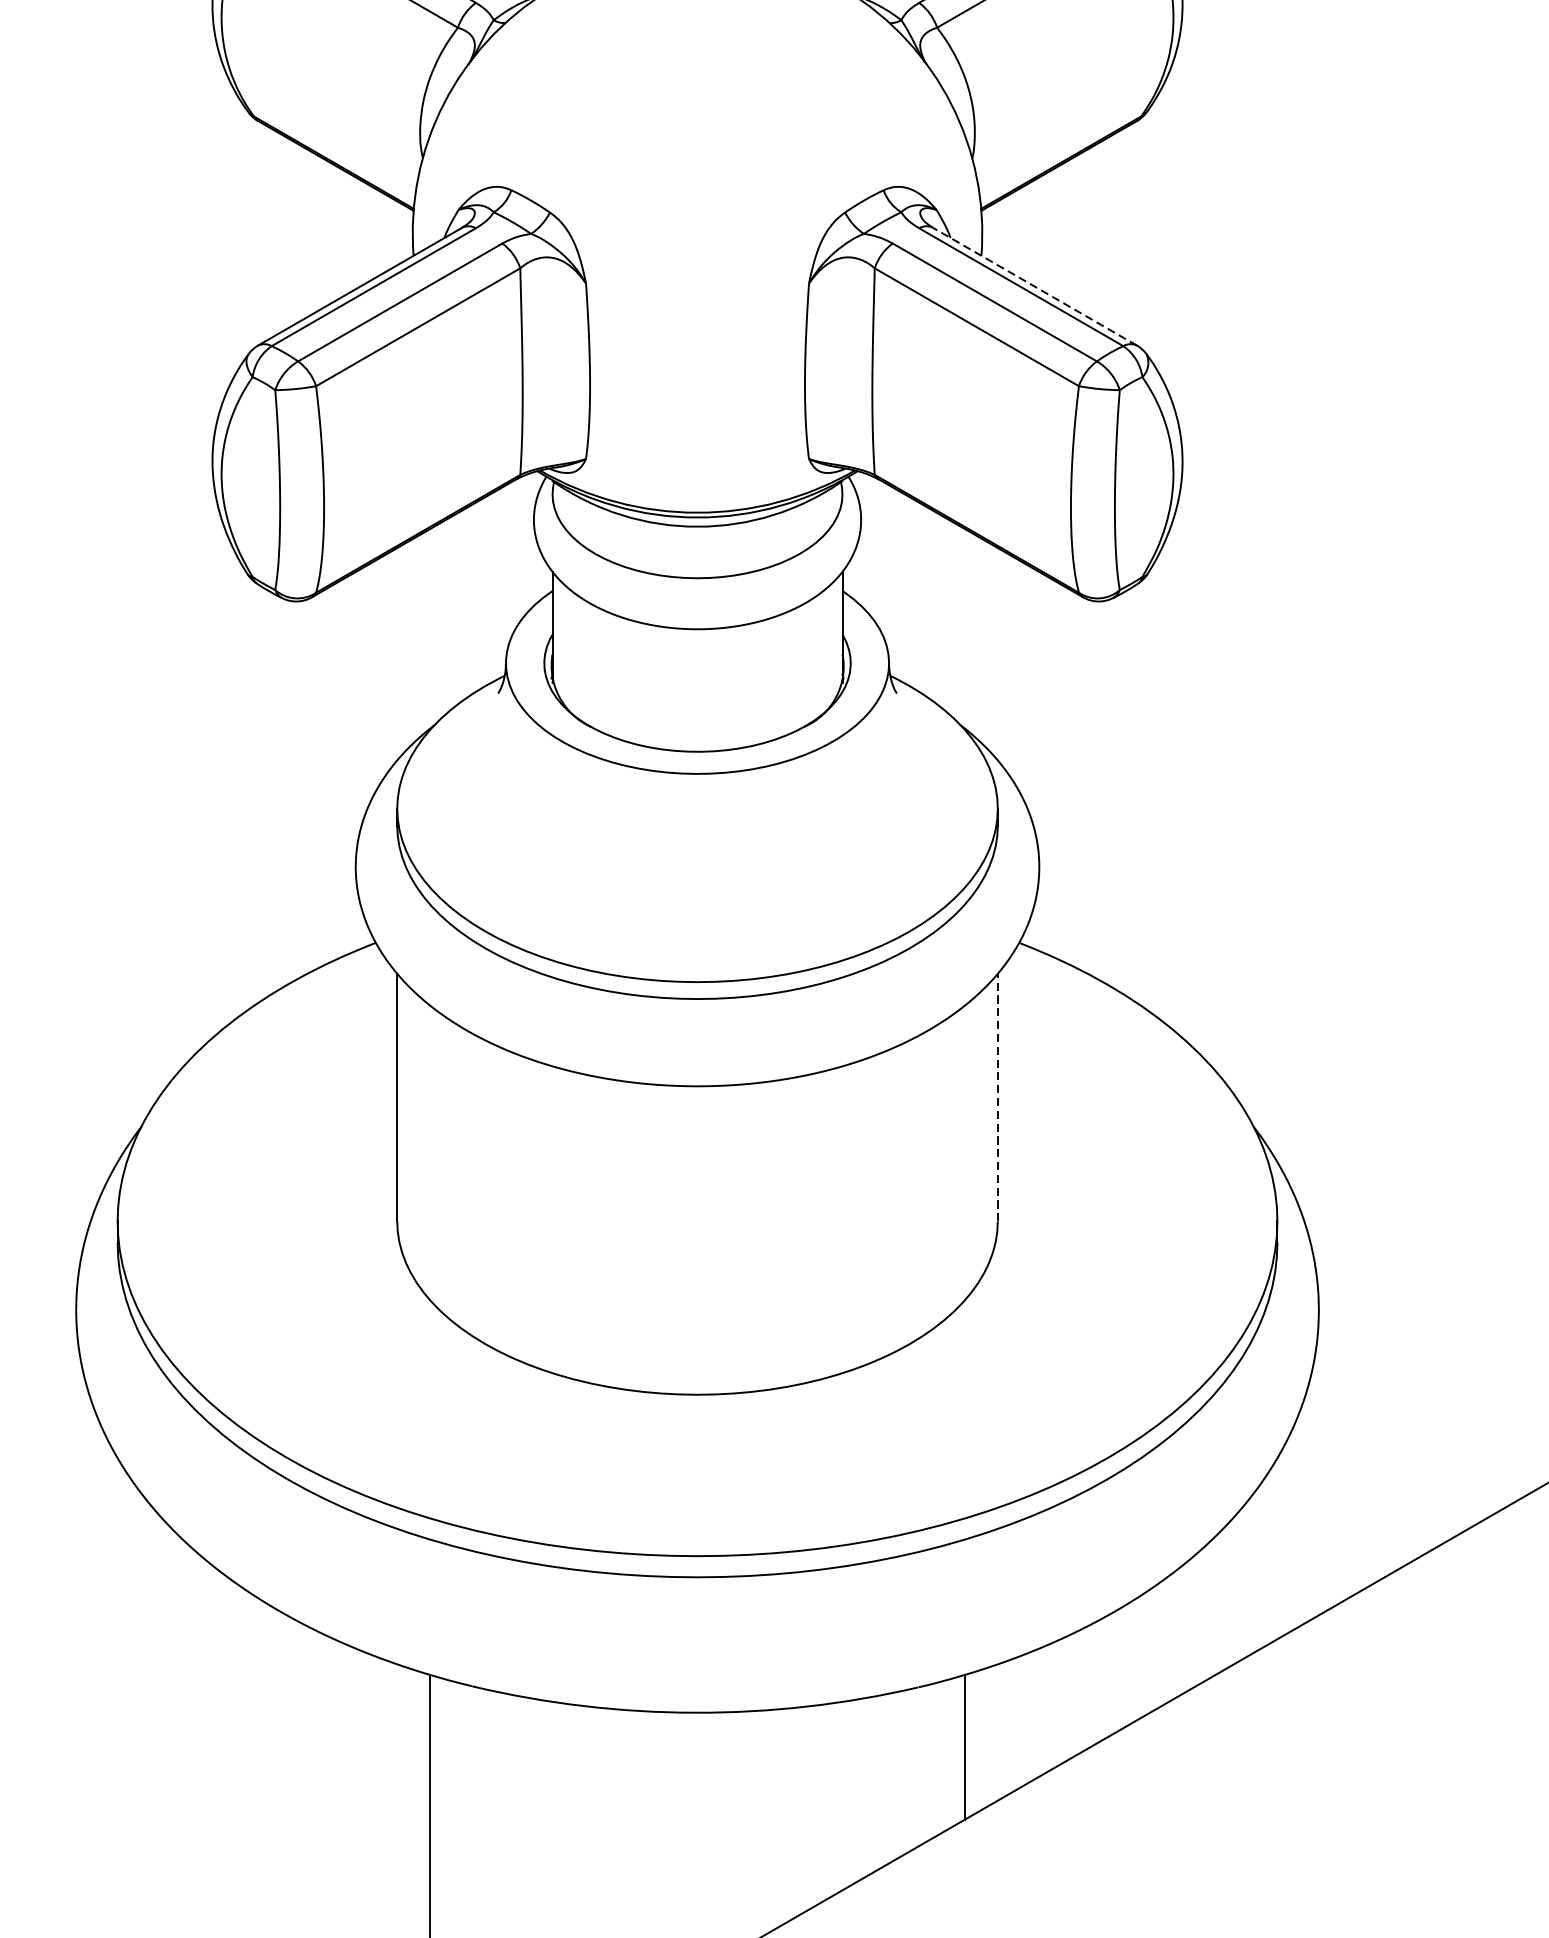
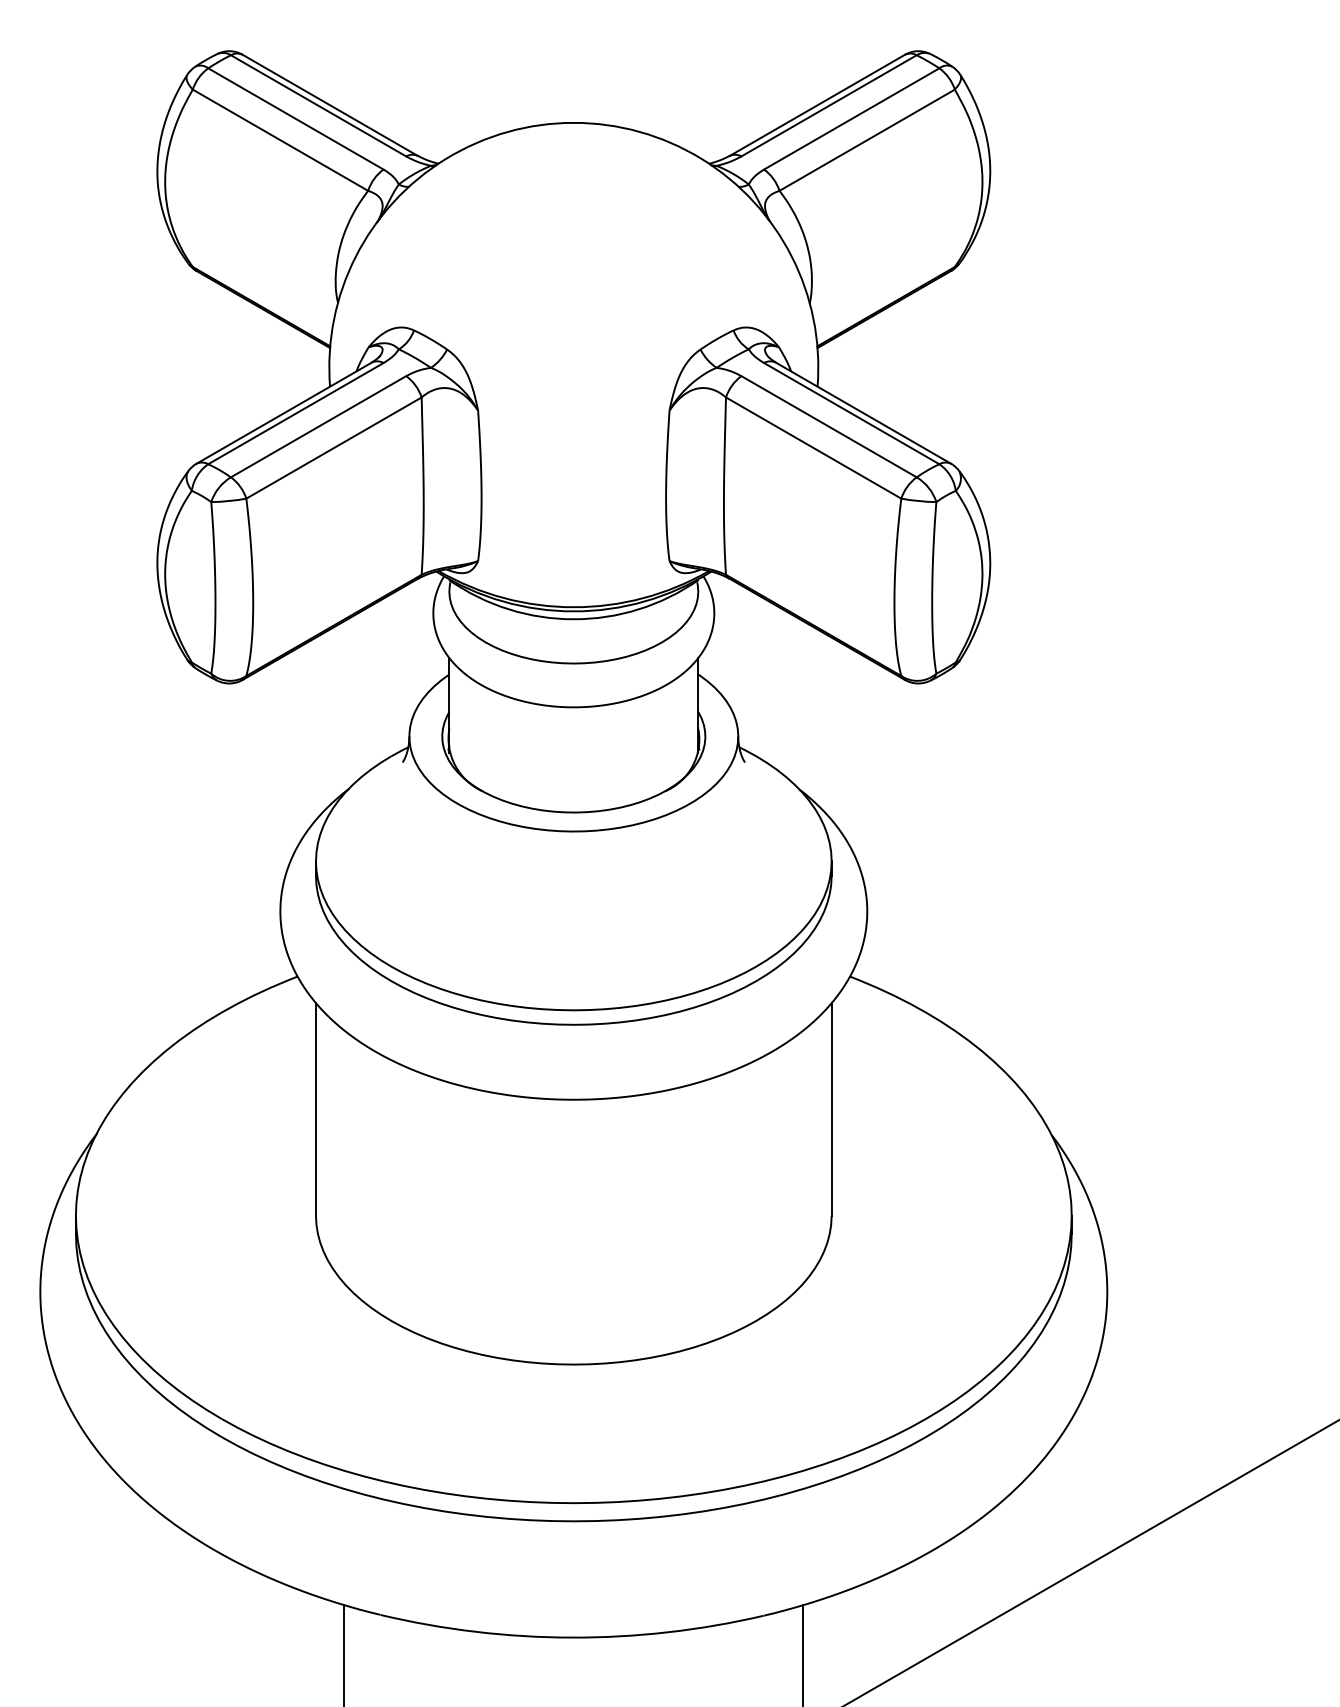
line: (1034, 285) -> (863, 412), dashed -> solid
line: (997, 1096) -> (831, 1108), dashed -> solid

